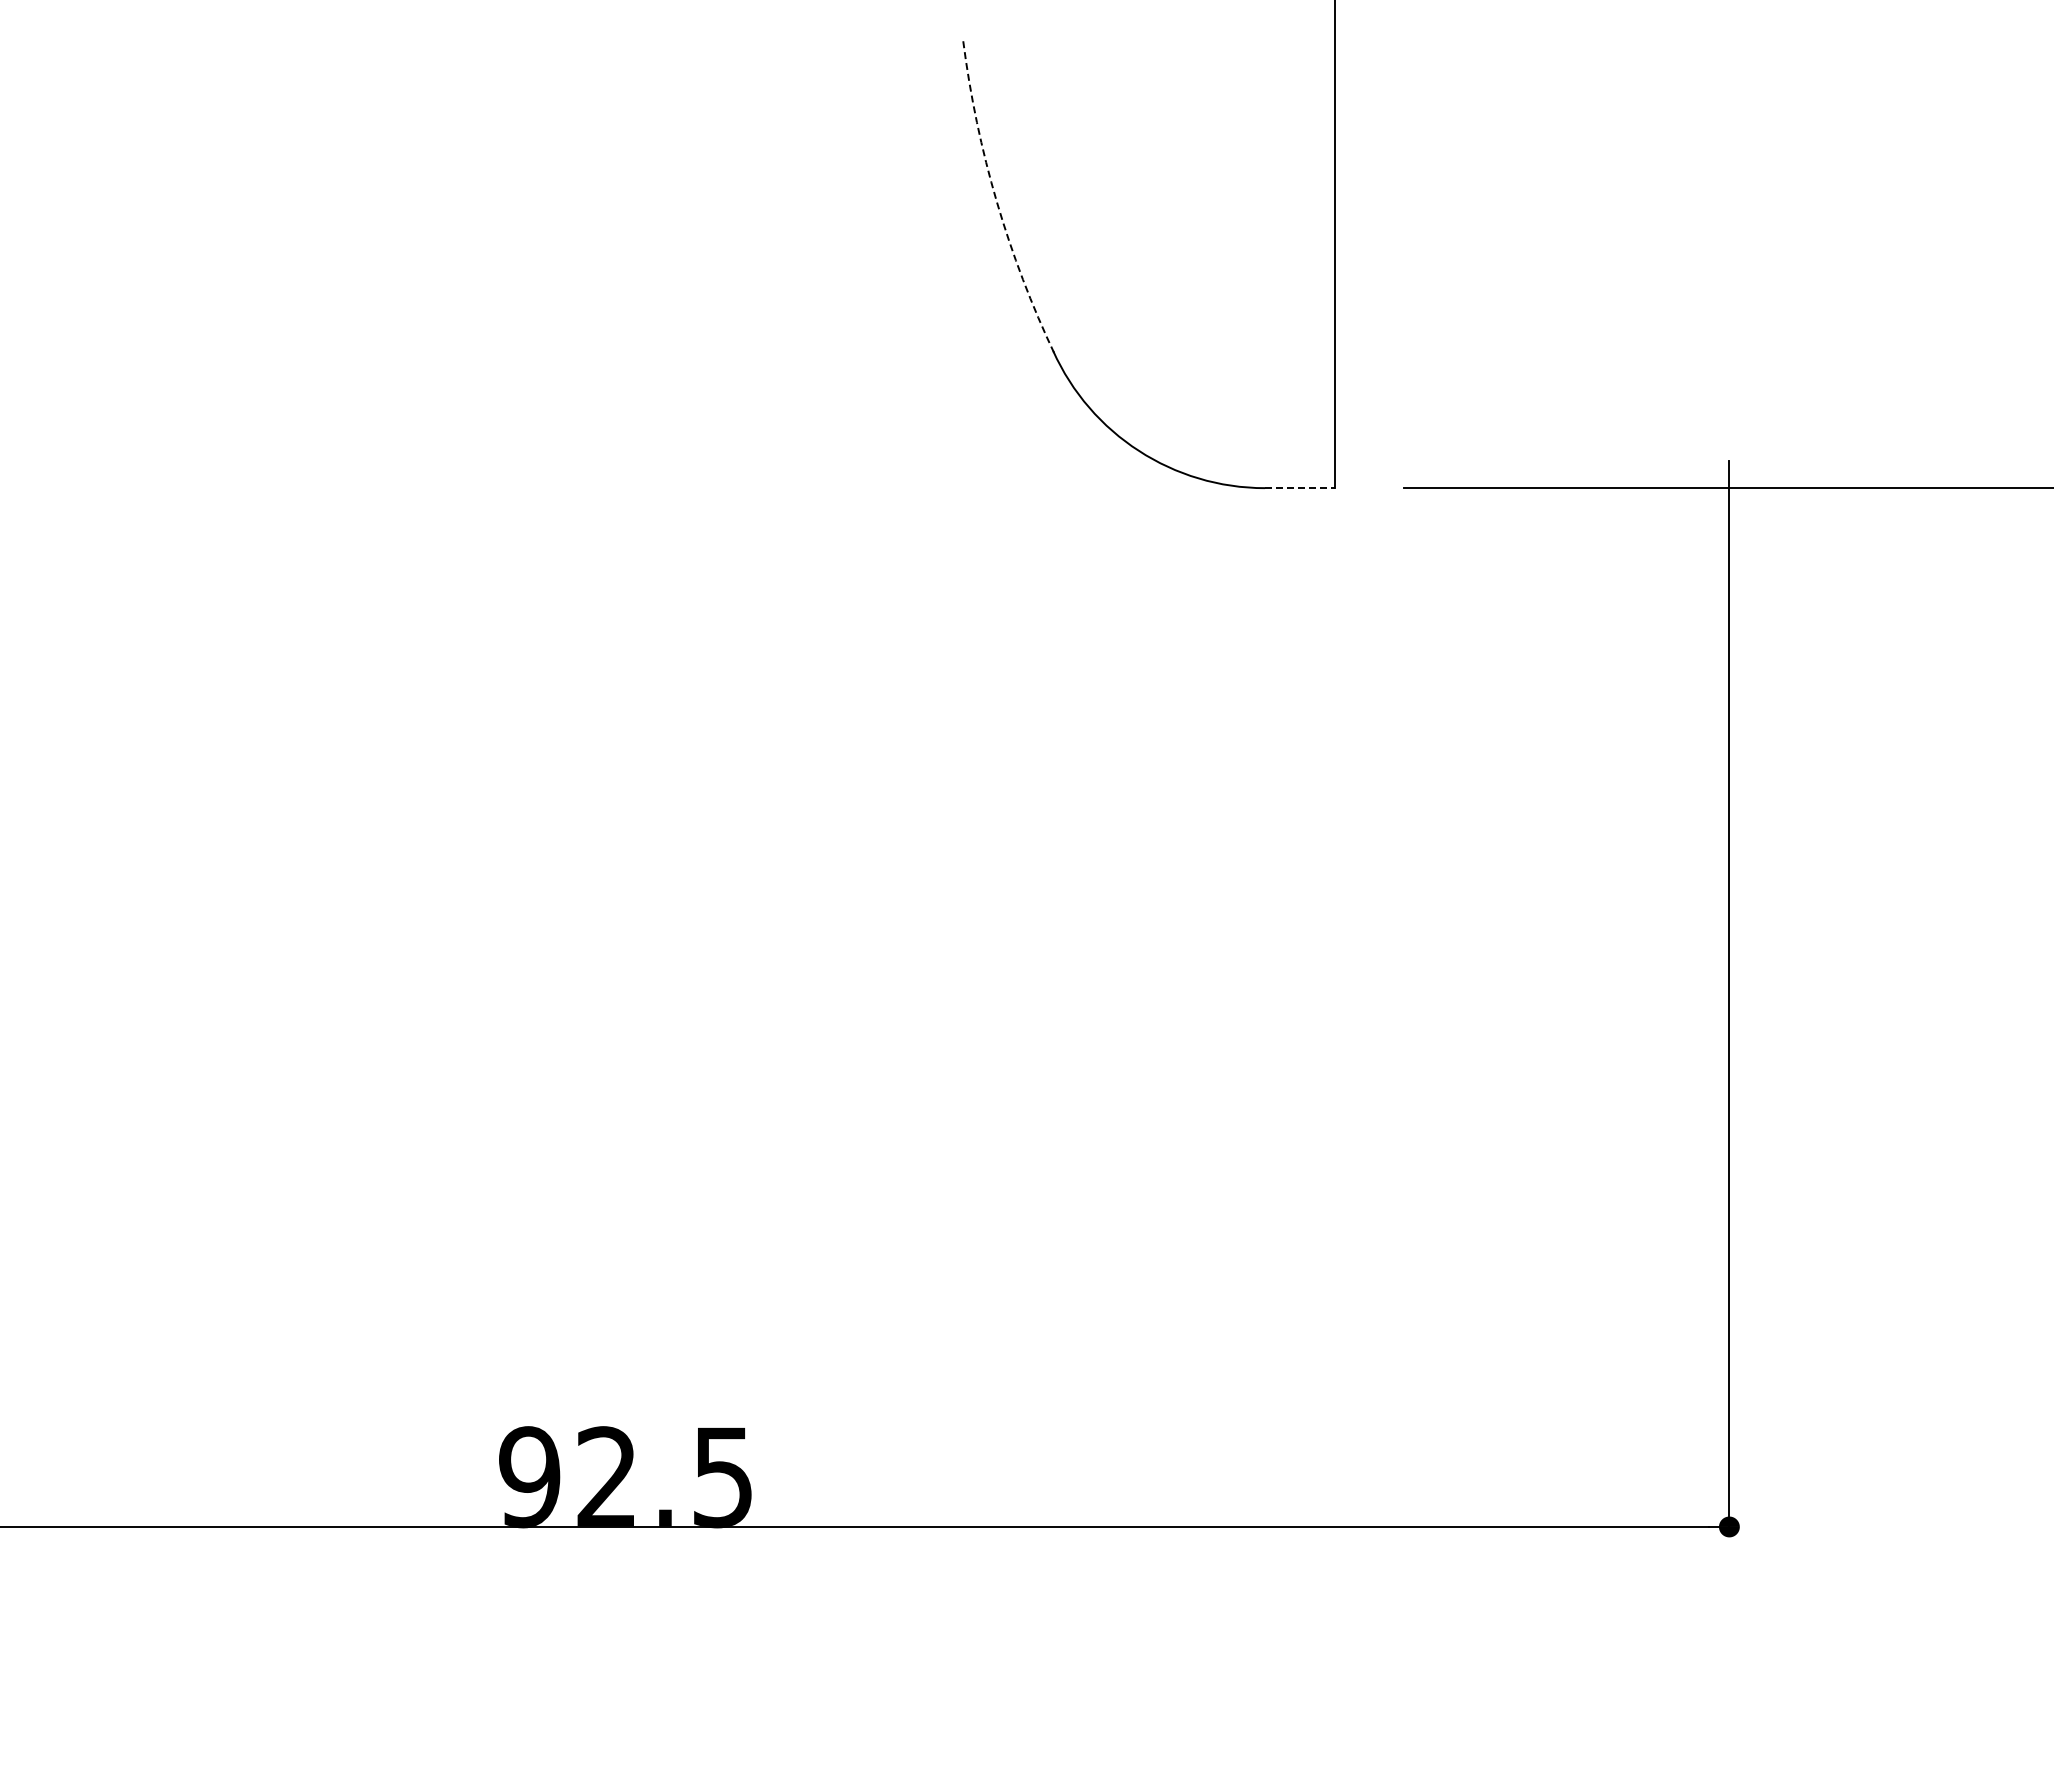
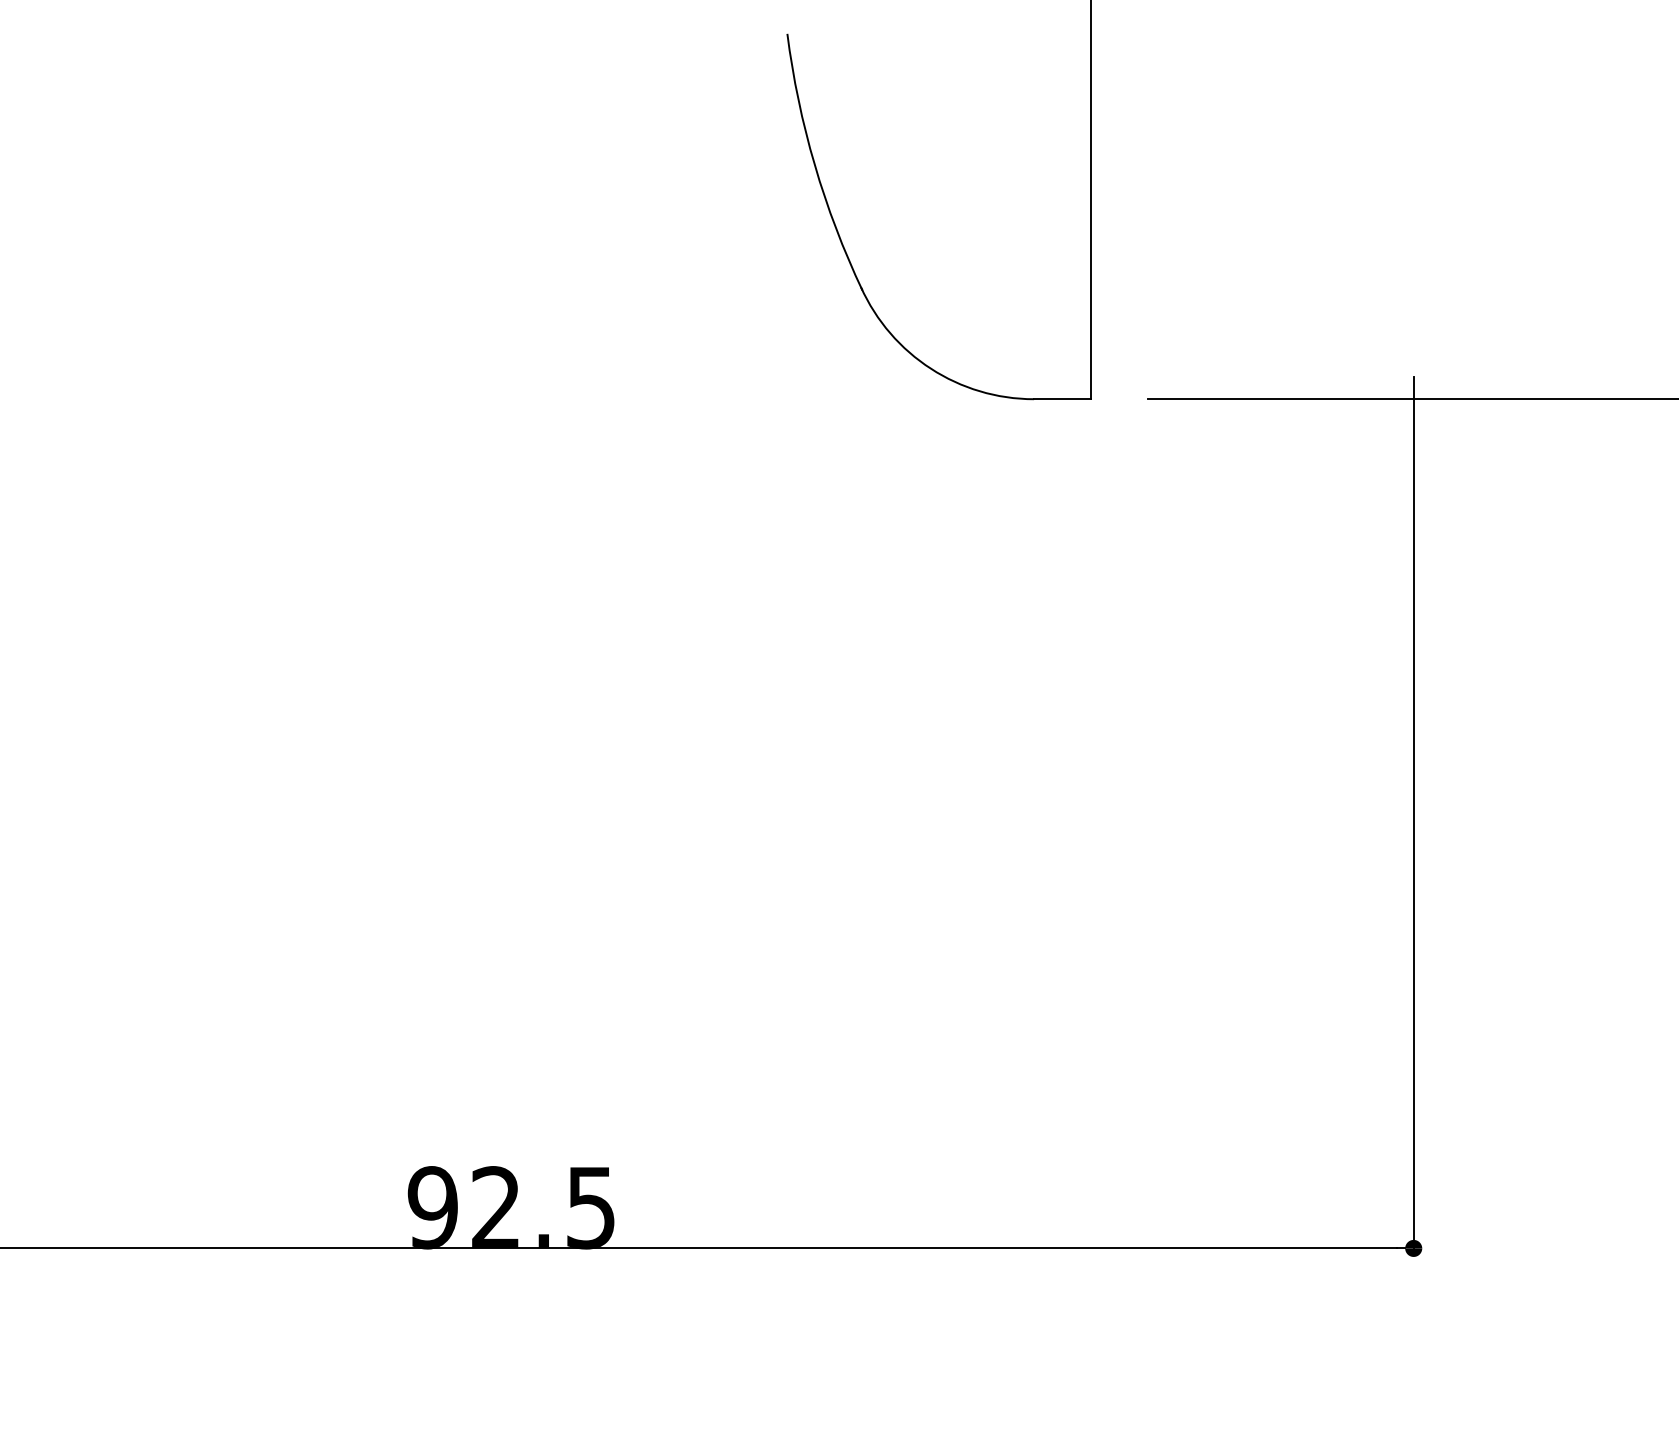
arc: (996, 201) -> (814, 164), dashed -> solid
line: (1299, 488) -> (1062, 399), dashed -> solid

